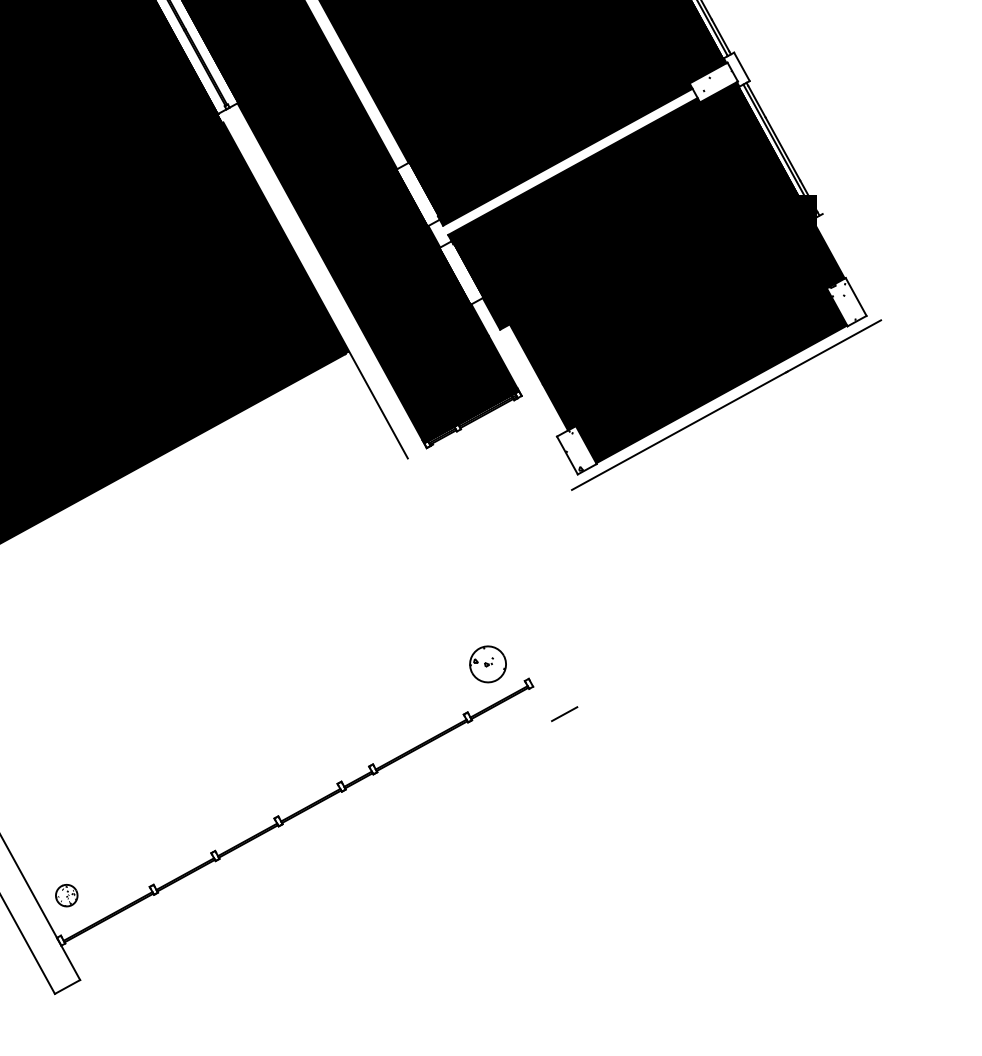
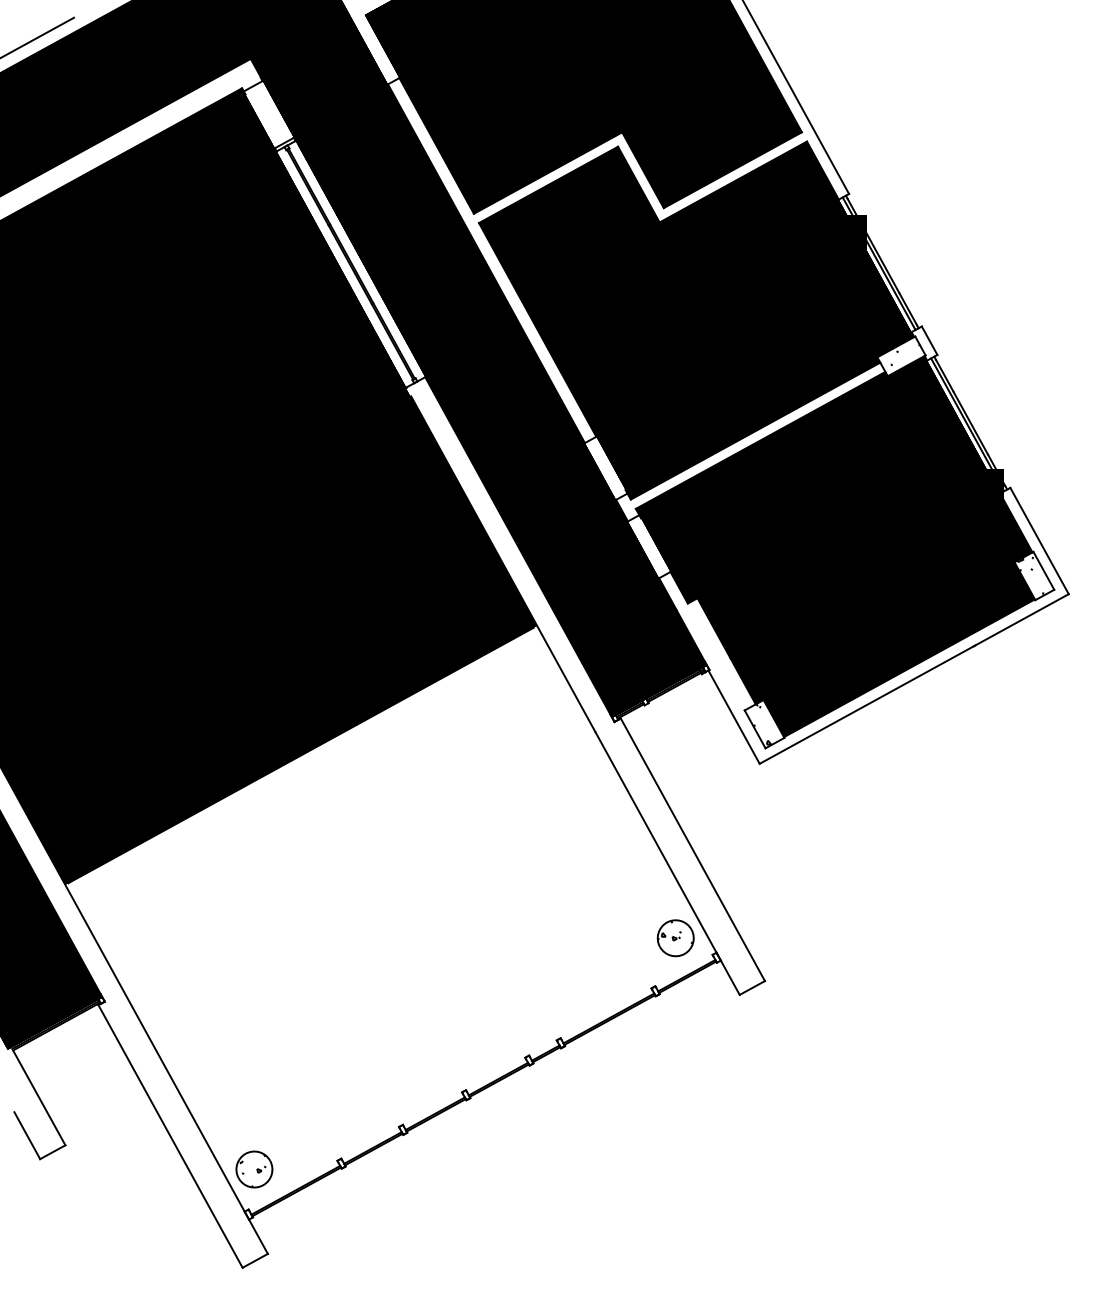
line: (851, 266) -> (1039, 540), added
line: (545, 442) -> (733, 716), added
line: (504, 575) -> (692, 849), added
line: (479, 589) -> (667, 863), added
part: (66, 895) -> (254, 1169), size x1.67

